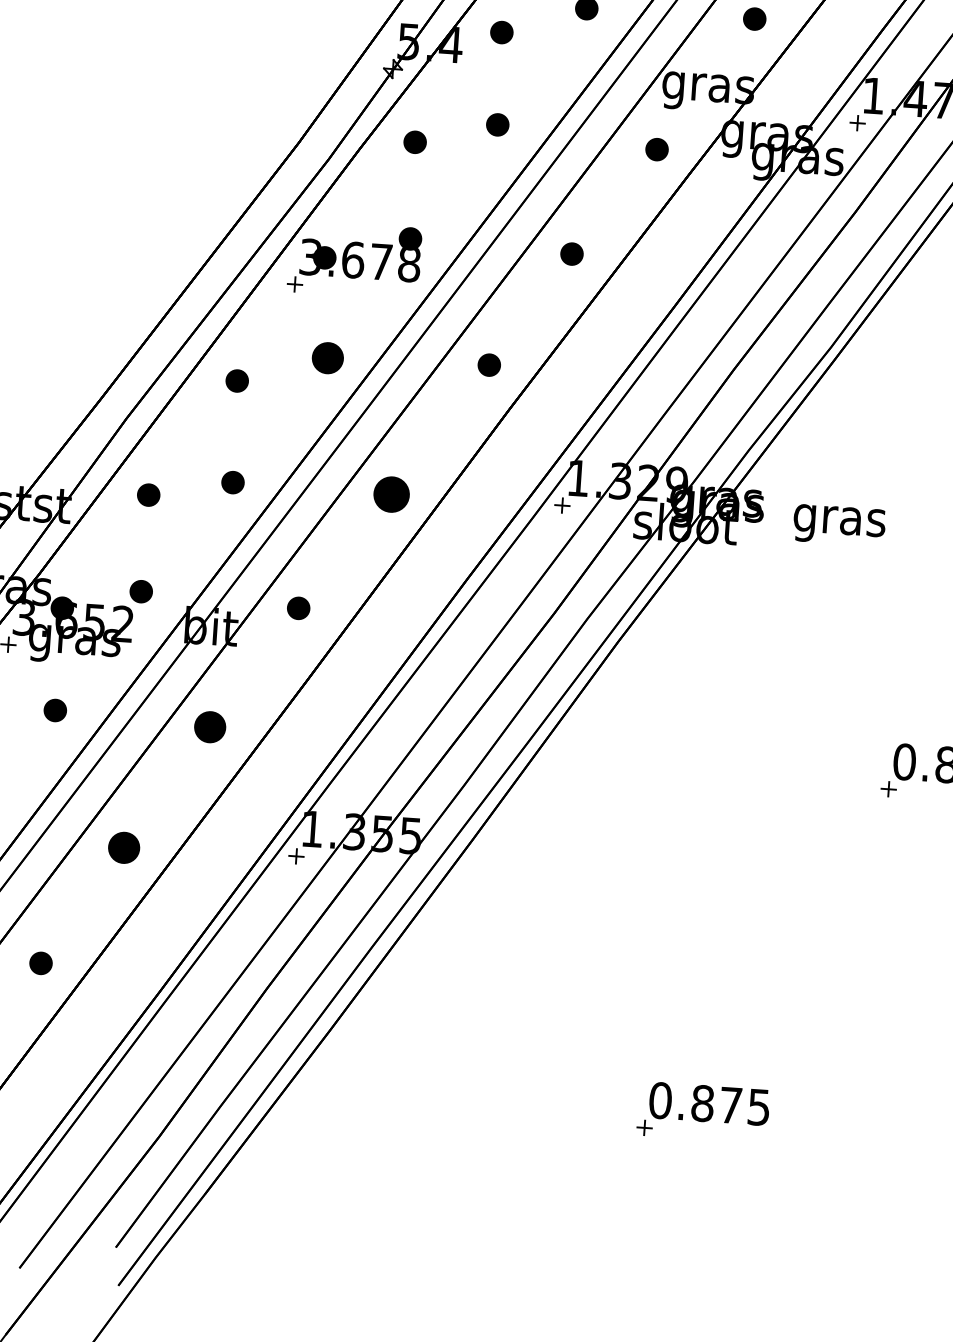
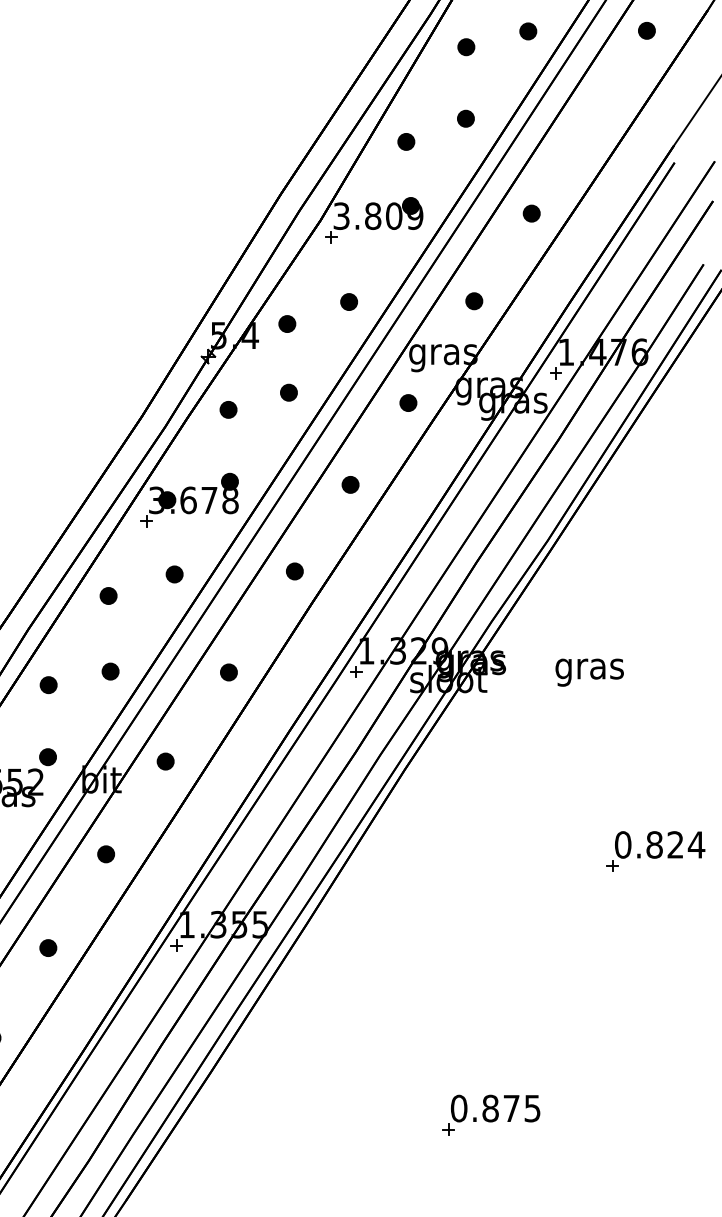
part: (327, 358) -> (174, 574), size x0.71
part: (391, 494) -> (228, 672), size x0.62
text: (839, 525) -> (589, 672), moved
part: (210, 727) -> (106, 854), size x0.71
part: (124, 847) -> (48, 947), size x0.71

